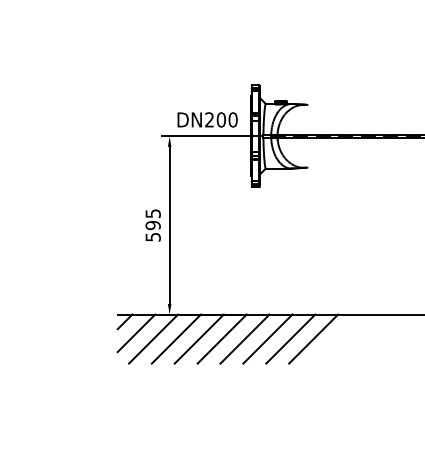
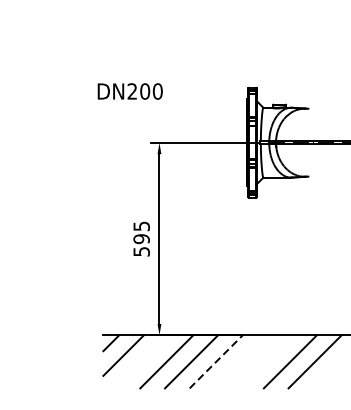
text: (207, 119) -> (130, 91), moved
line: (153, 338) -> (142, 361), removed
line: (244, 338) -> (240, 361), removed
line: (267, 338) -> (265, 361), removed
line: (222, 339) -> (216, 362), solid -> dashed

